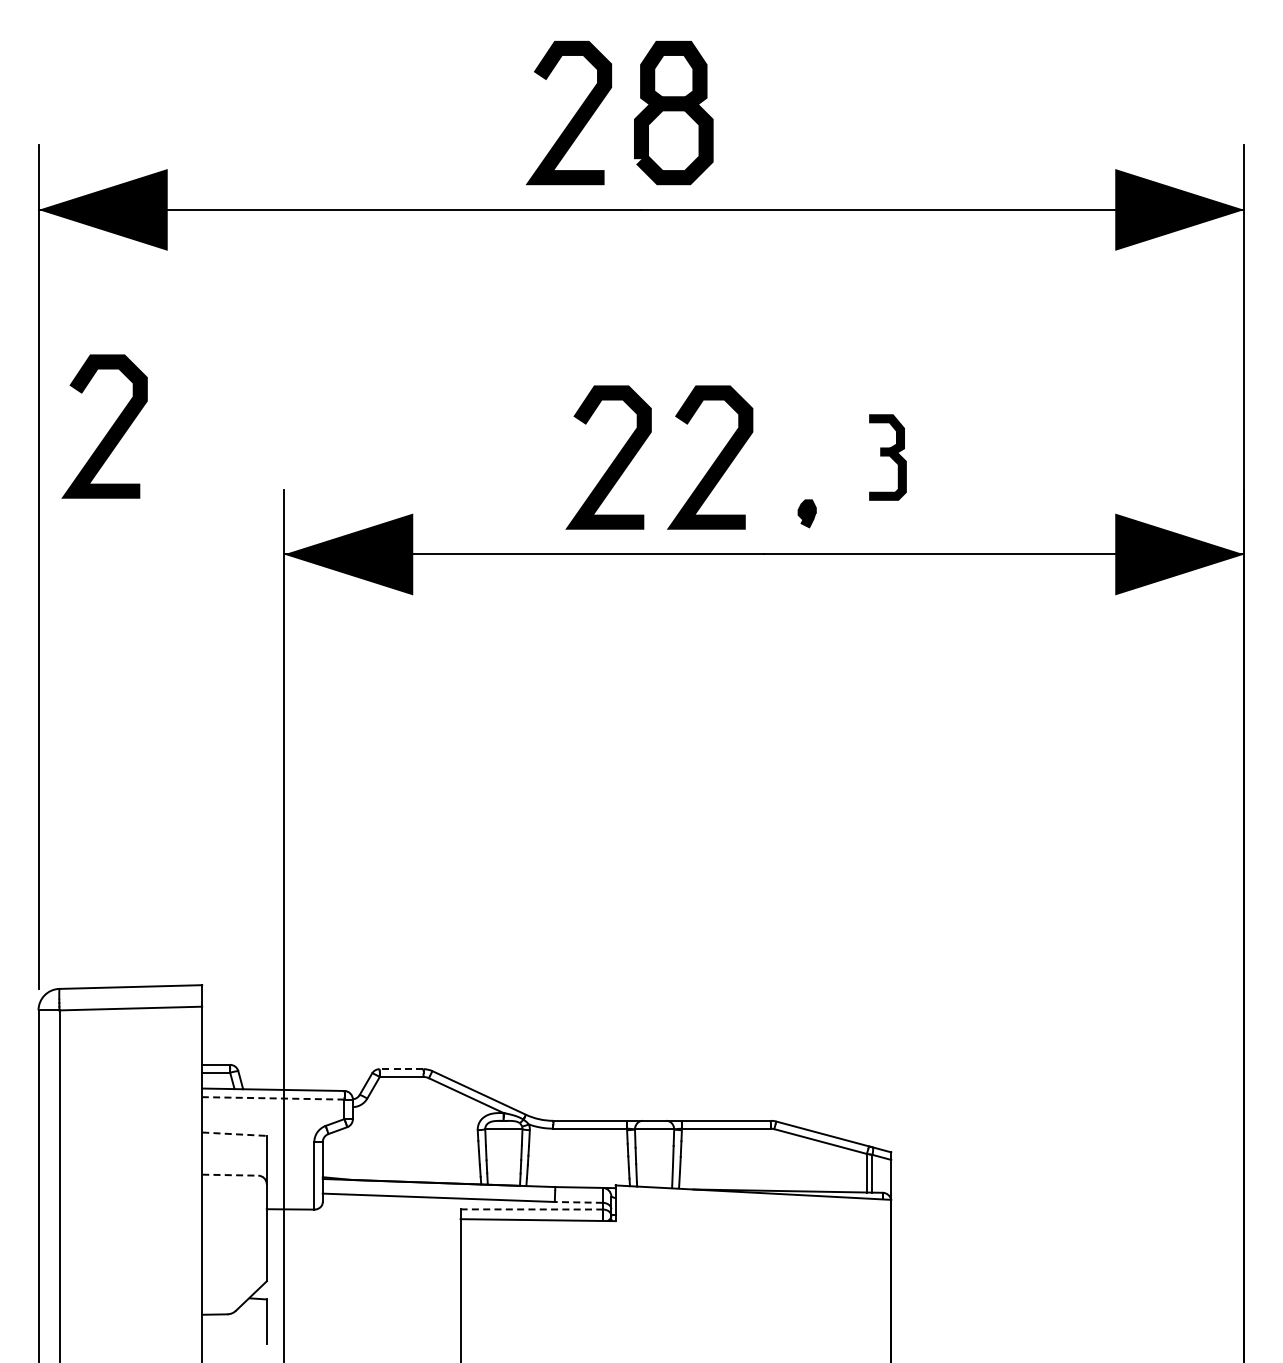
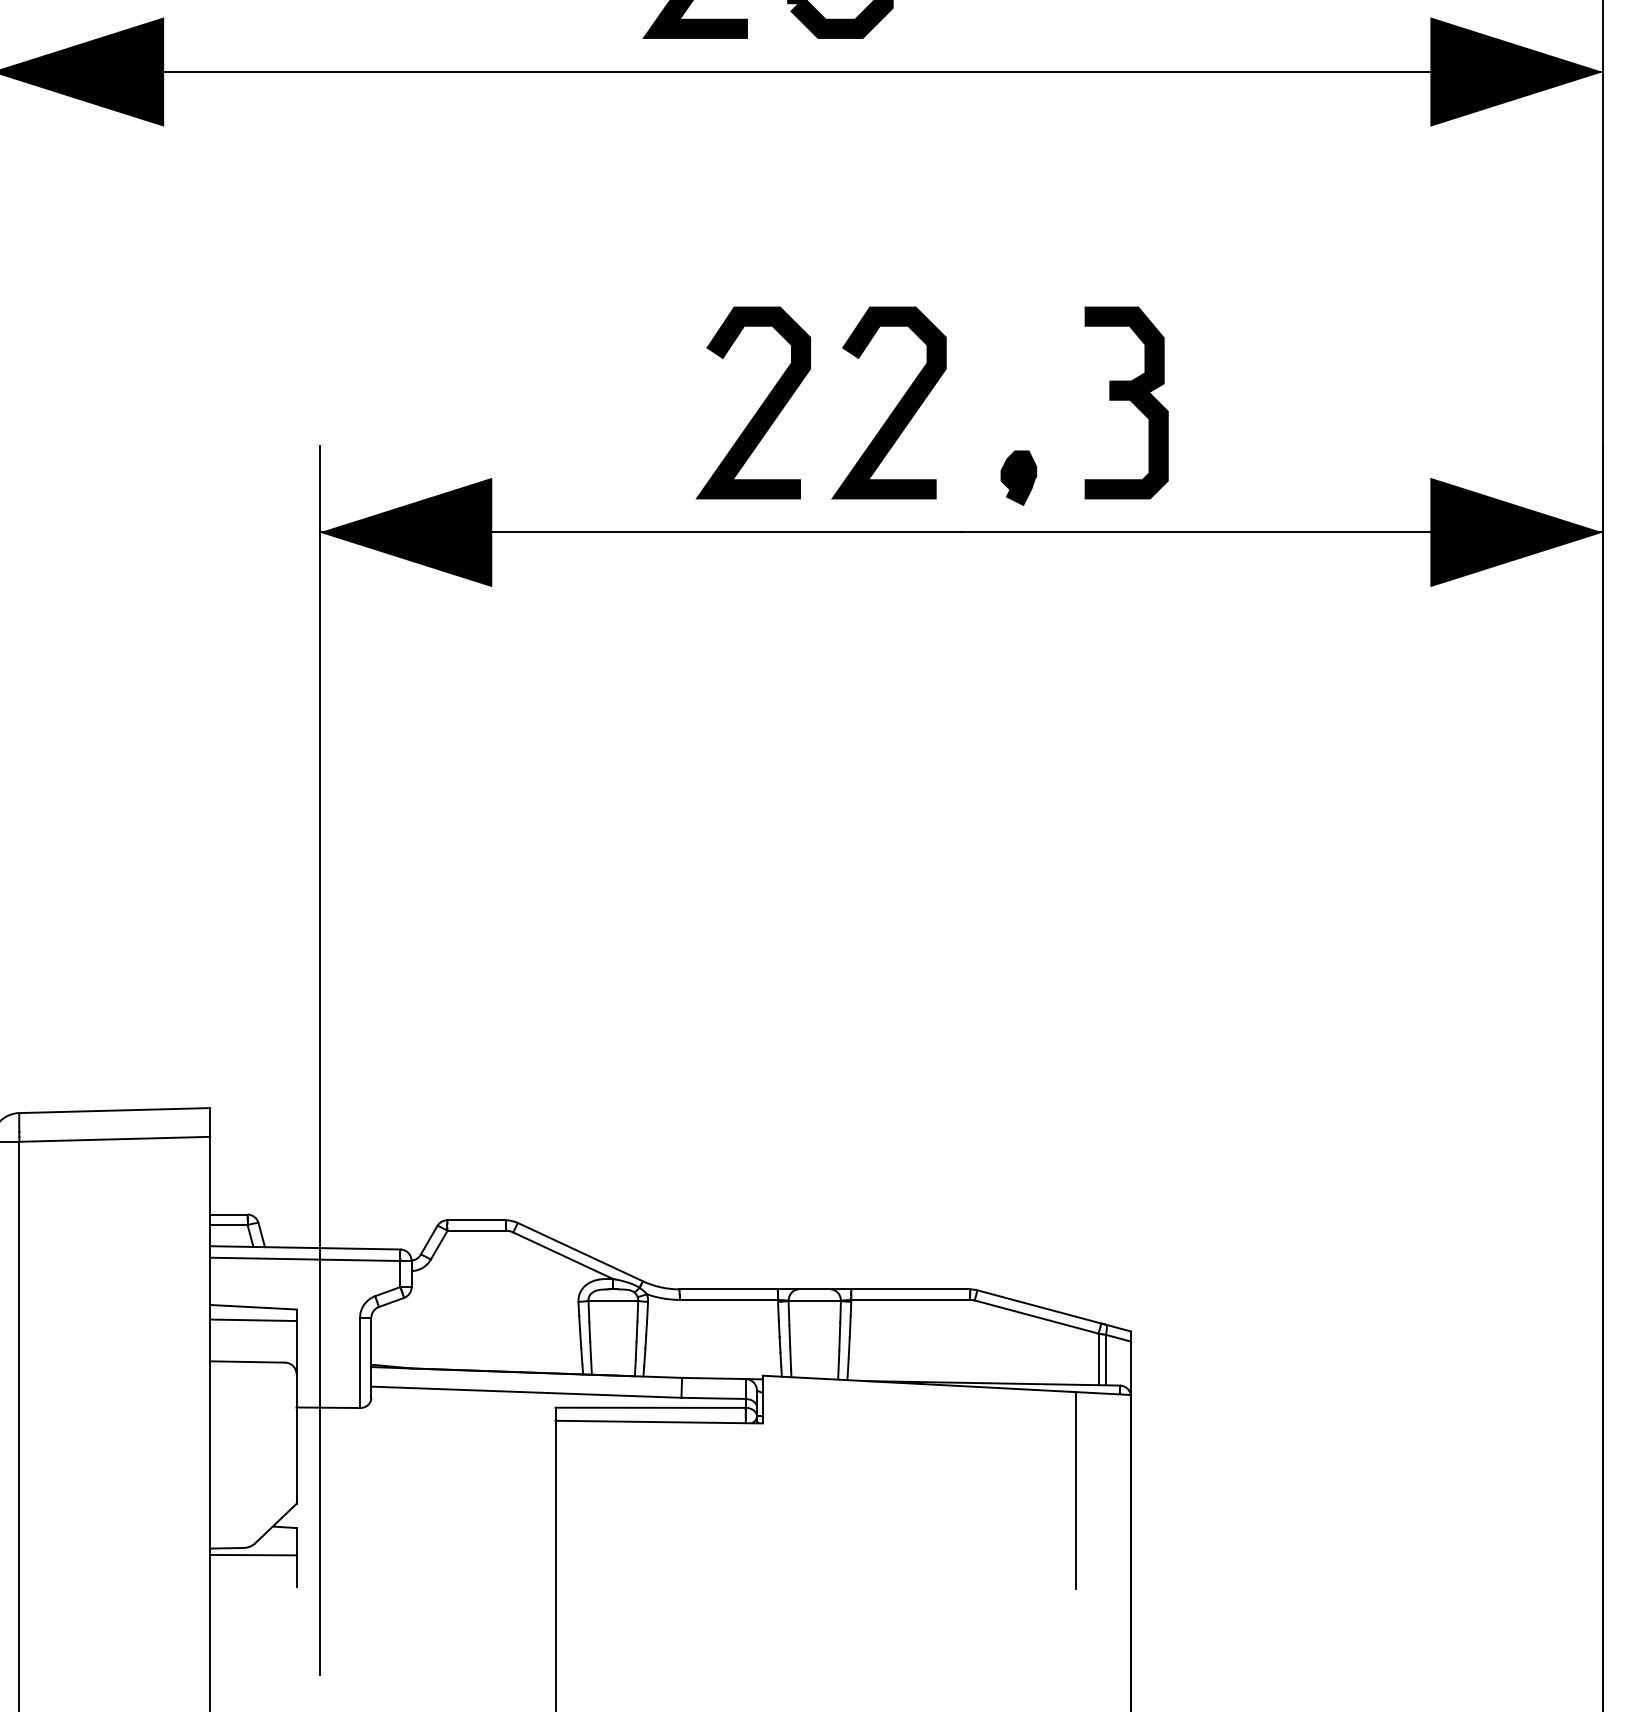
curve: (109, 429) -> (86, 365), removed
part: (887, 457) -> (1126, 402), size x1.67
part: (806, 513) -> (1017, 477), size x1.43
line: (401, 1069) -> (476, 1220), dashed -> solid
line: (272, 1098) -> (304, 1259), dashed -> solid
line: (234, 1134) -> (253, 1307), dashed -> solid
line: (234, 1143) -> (253, 1319), added
line: (230, 1175) -> (248, 1362), dashed -> solid
line: (578, 1202) -> (713, 1398), dashed -> solid
line: (532, 1209) -> (651, 1407), dashed -> solid
line: (849, 1270) -> (1075, 1489), added
line: (234, 1319) -> (253, 1554), added

